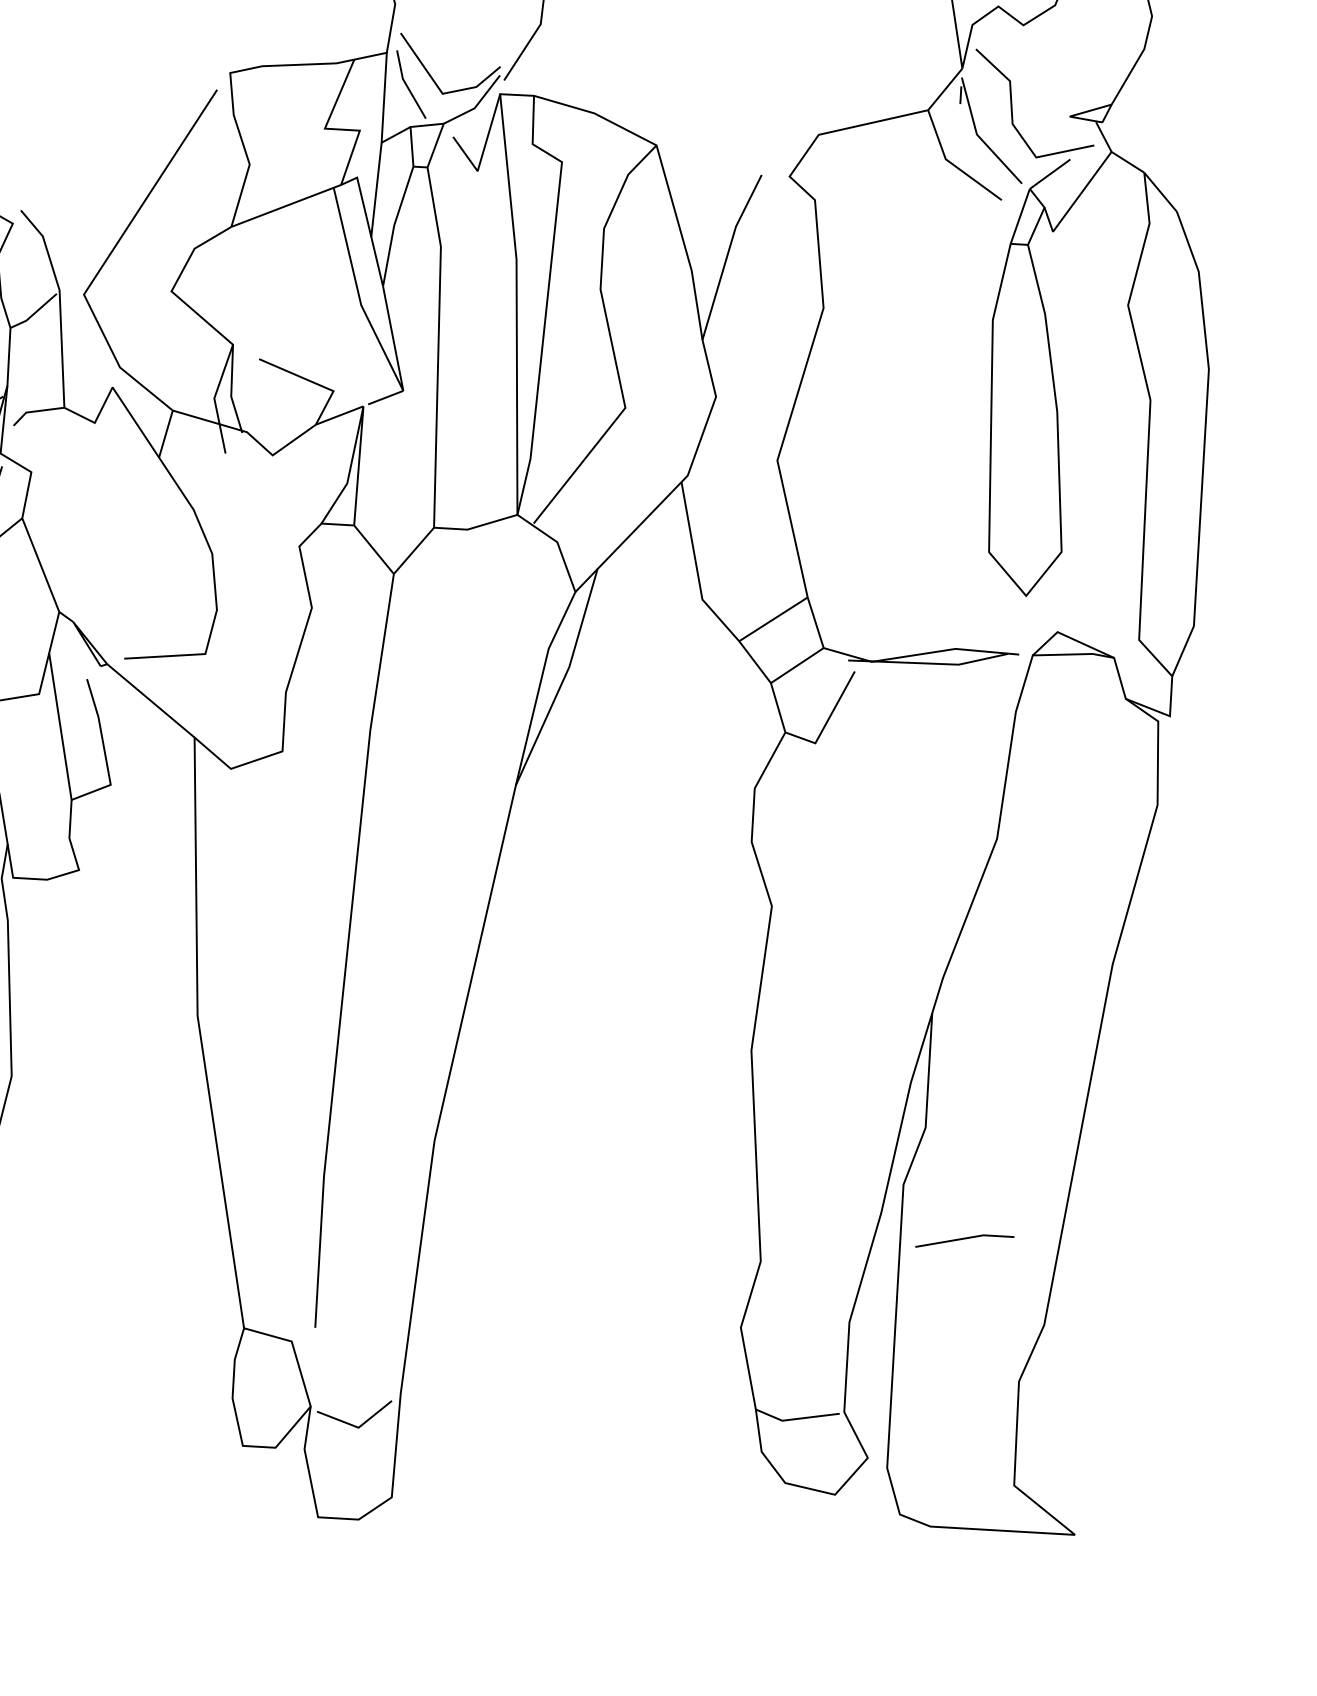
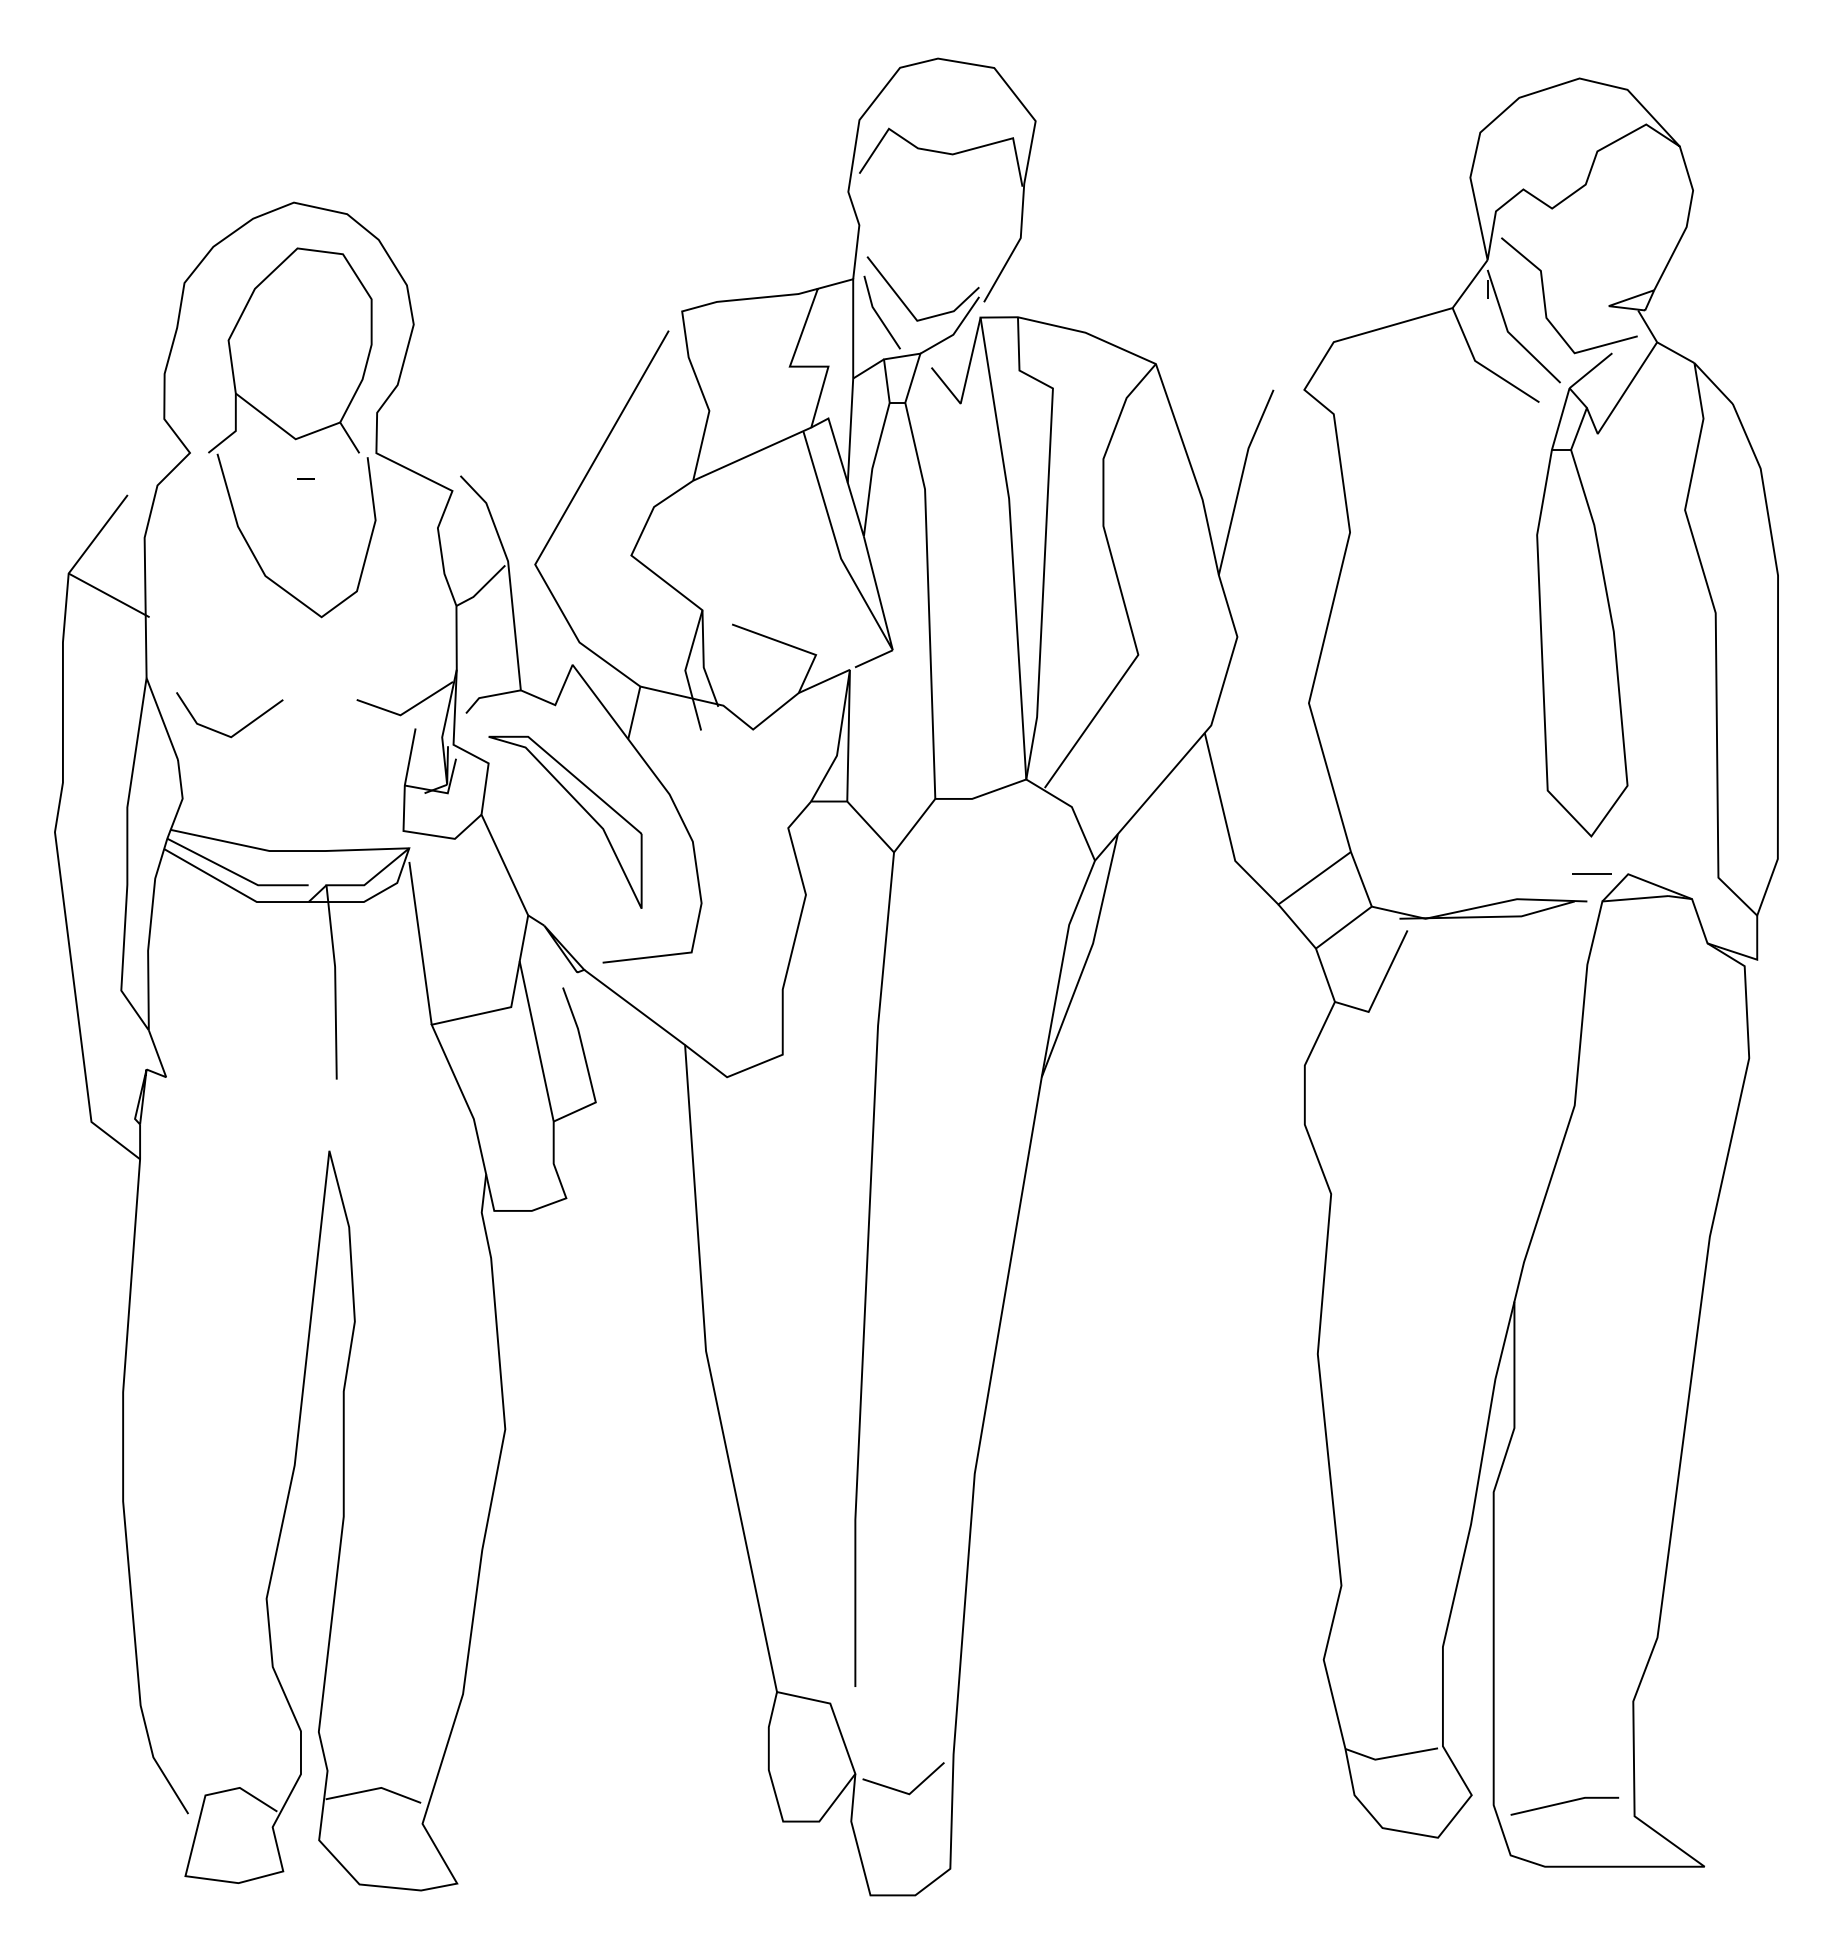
part: (112, 516) -> (580, 806), added
line: (1024, 629) -> (1591, 873), added
line: (964, 1239) -> (1564, 1803), moved

